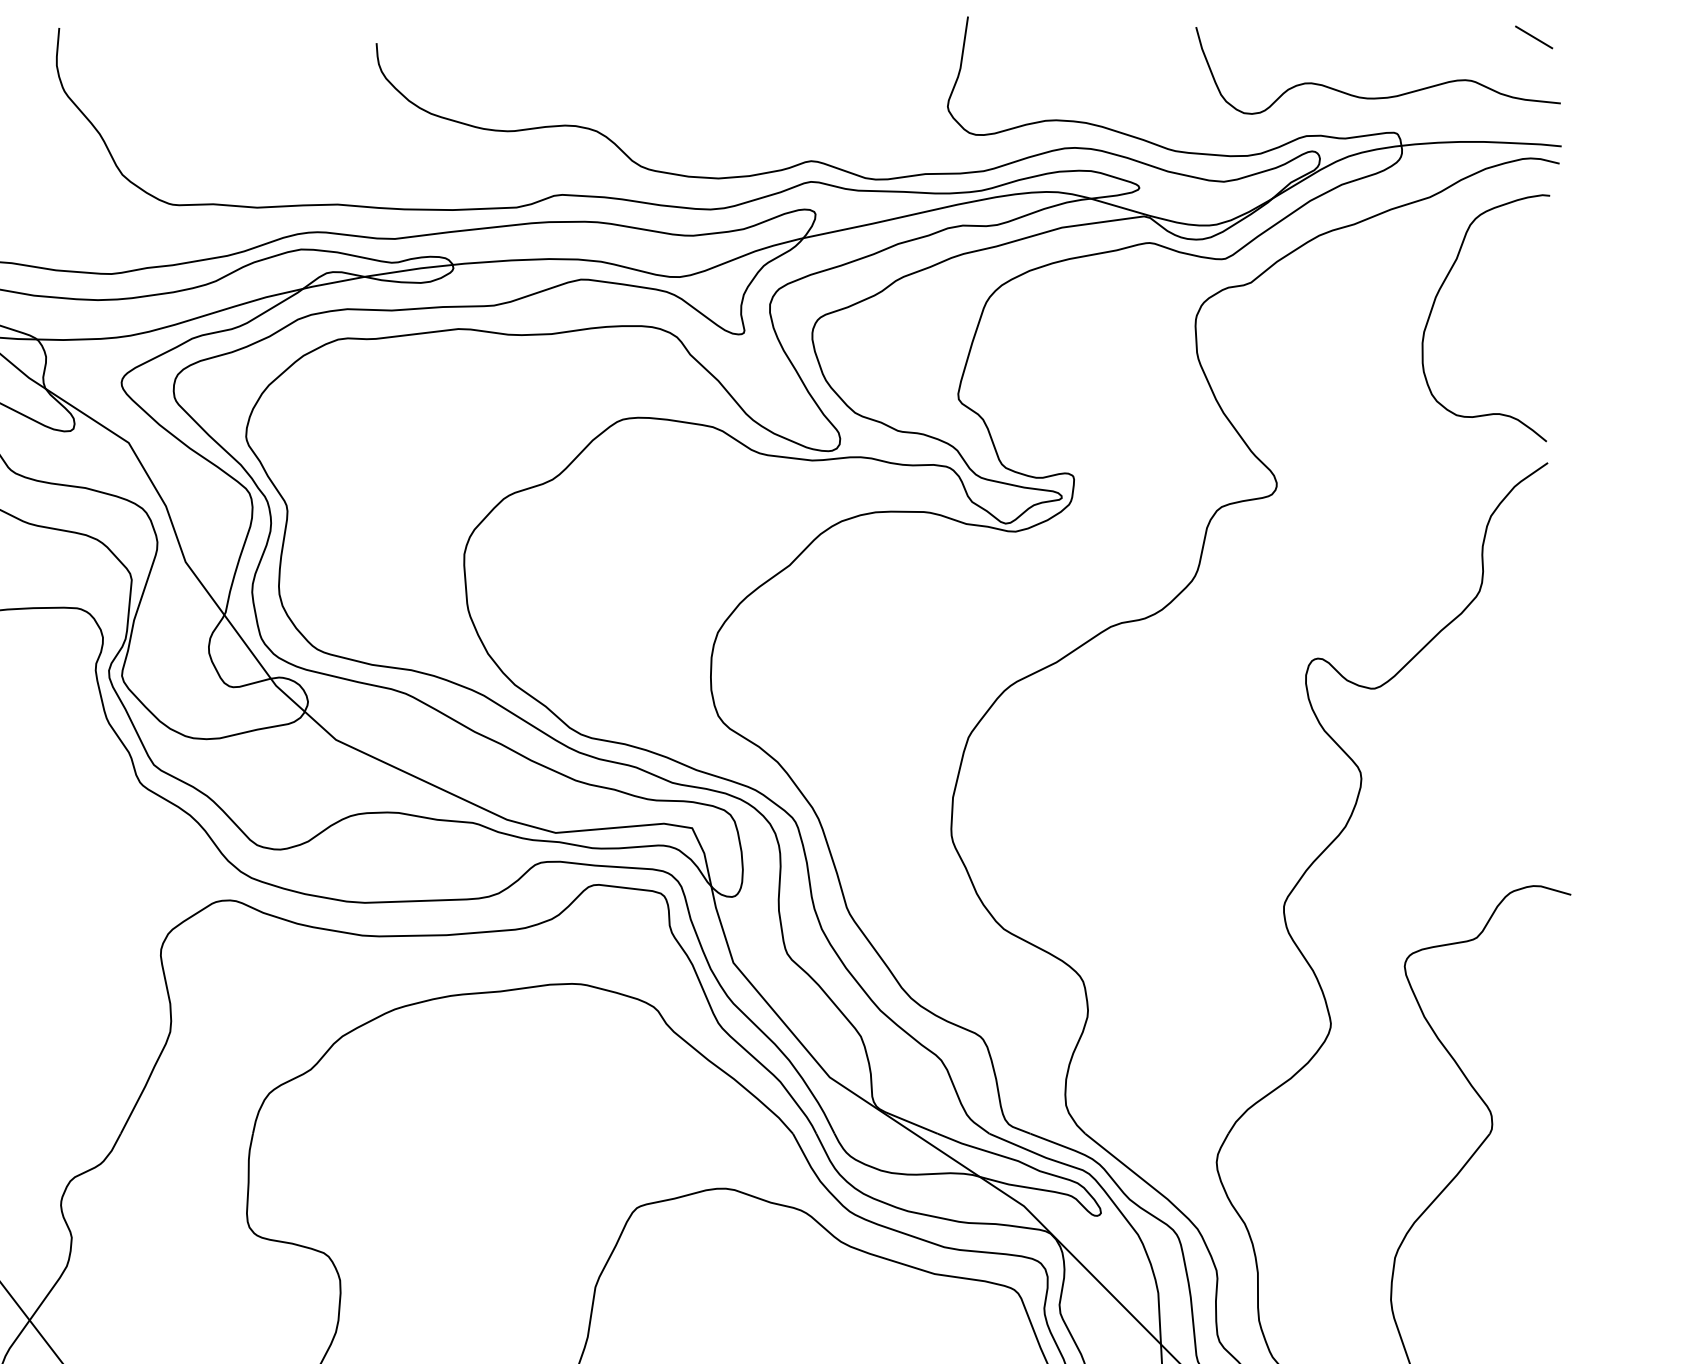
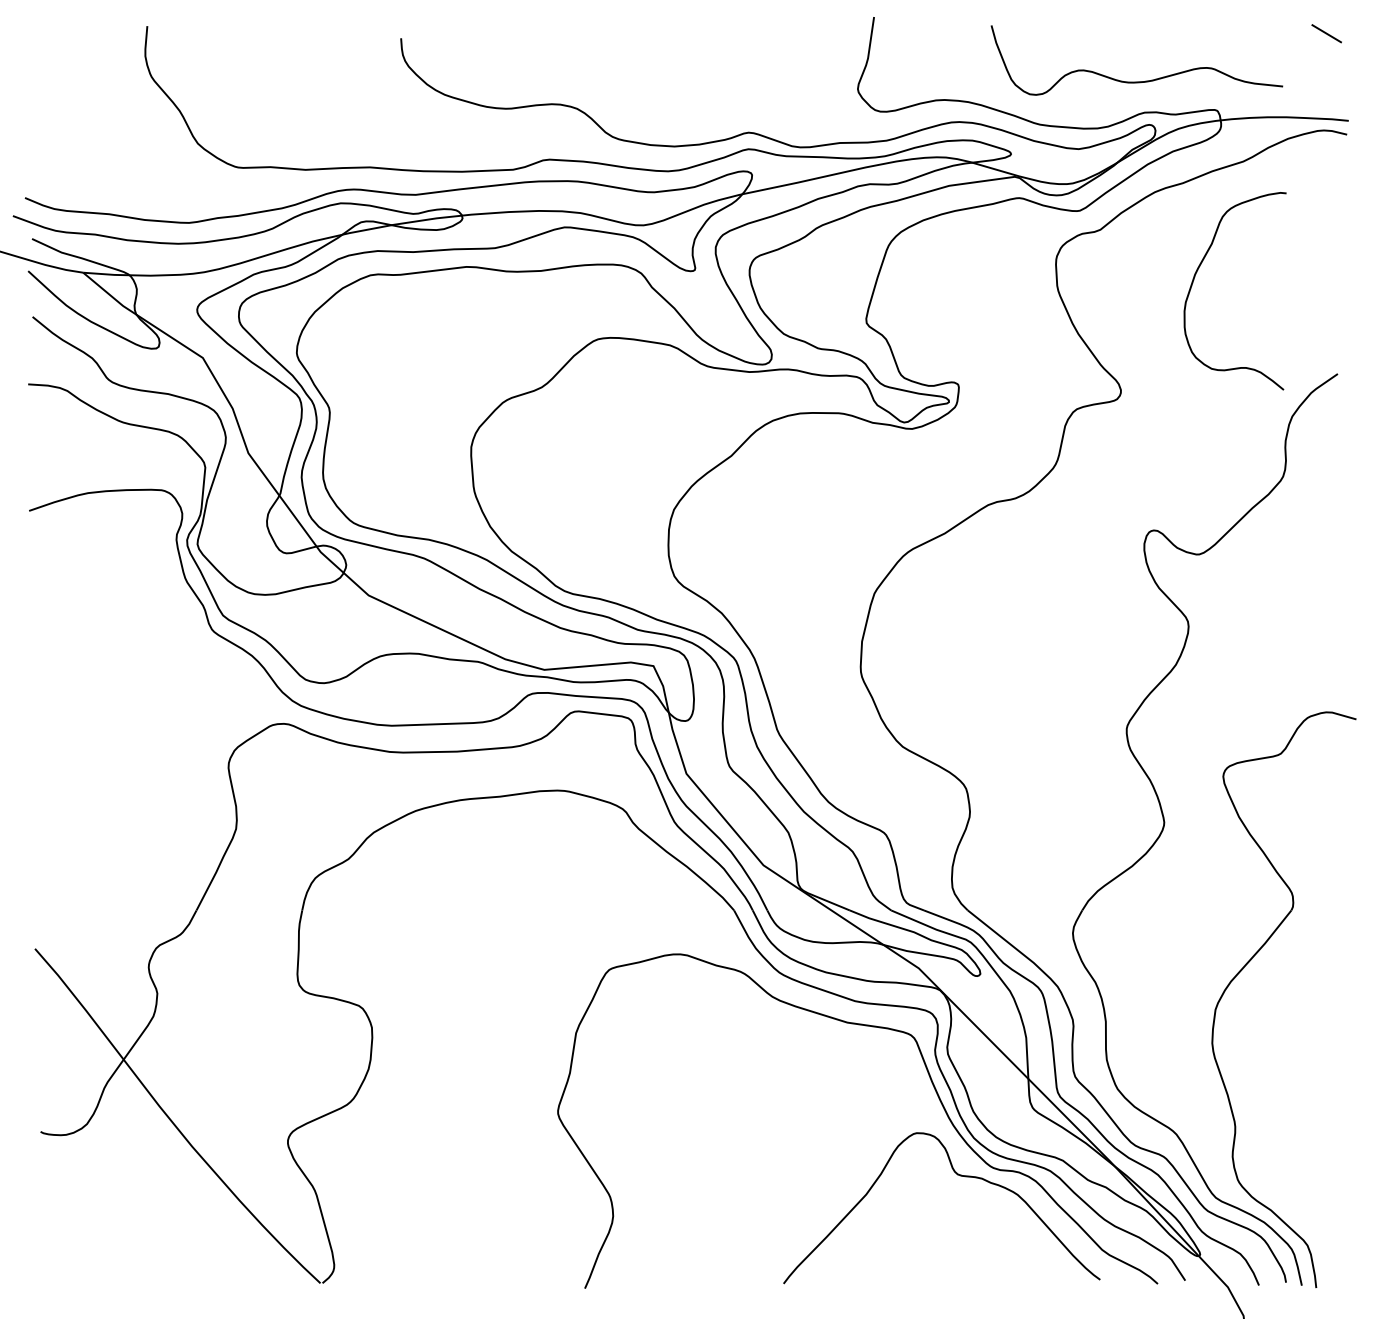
curve: (1377, 97) -> (1136, 81), moved
curve: (1436, 301) -> (1195, 277), moved

